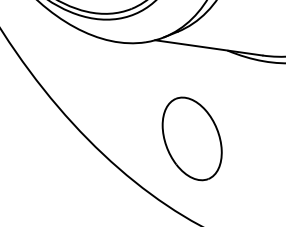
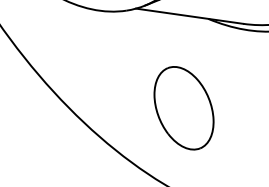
part: (191, 138) -> (183, 107), moved

